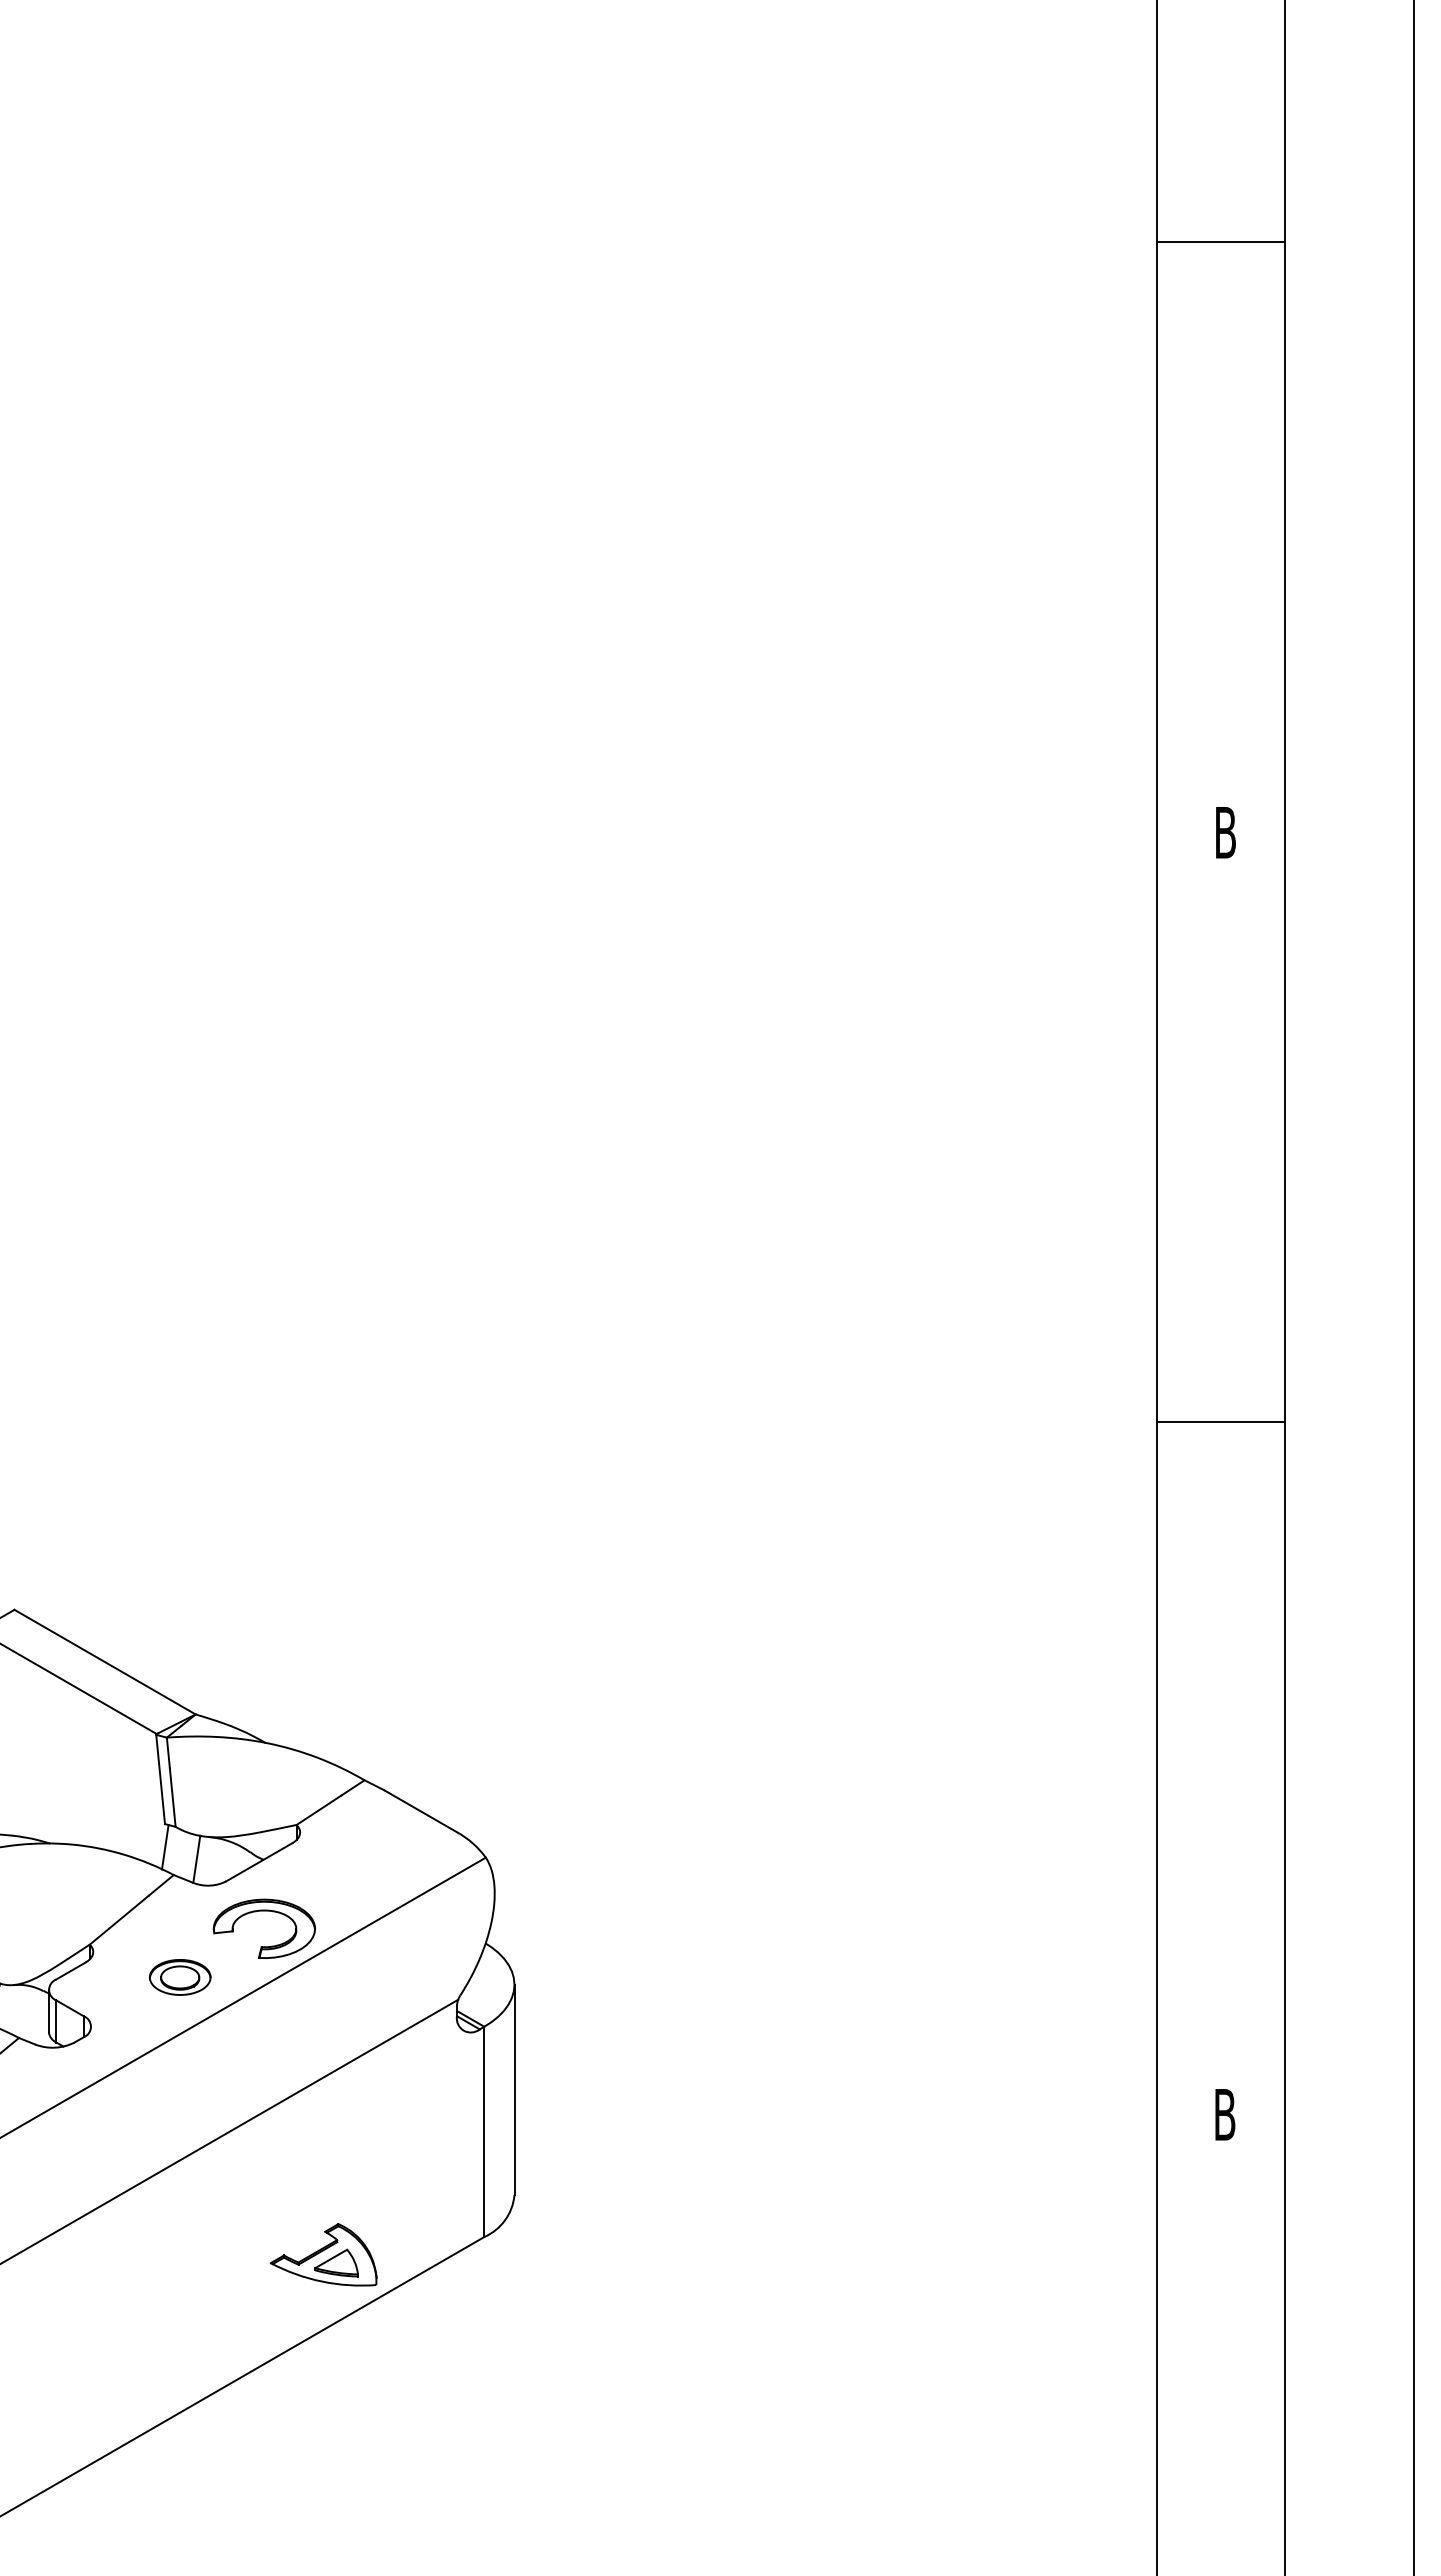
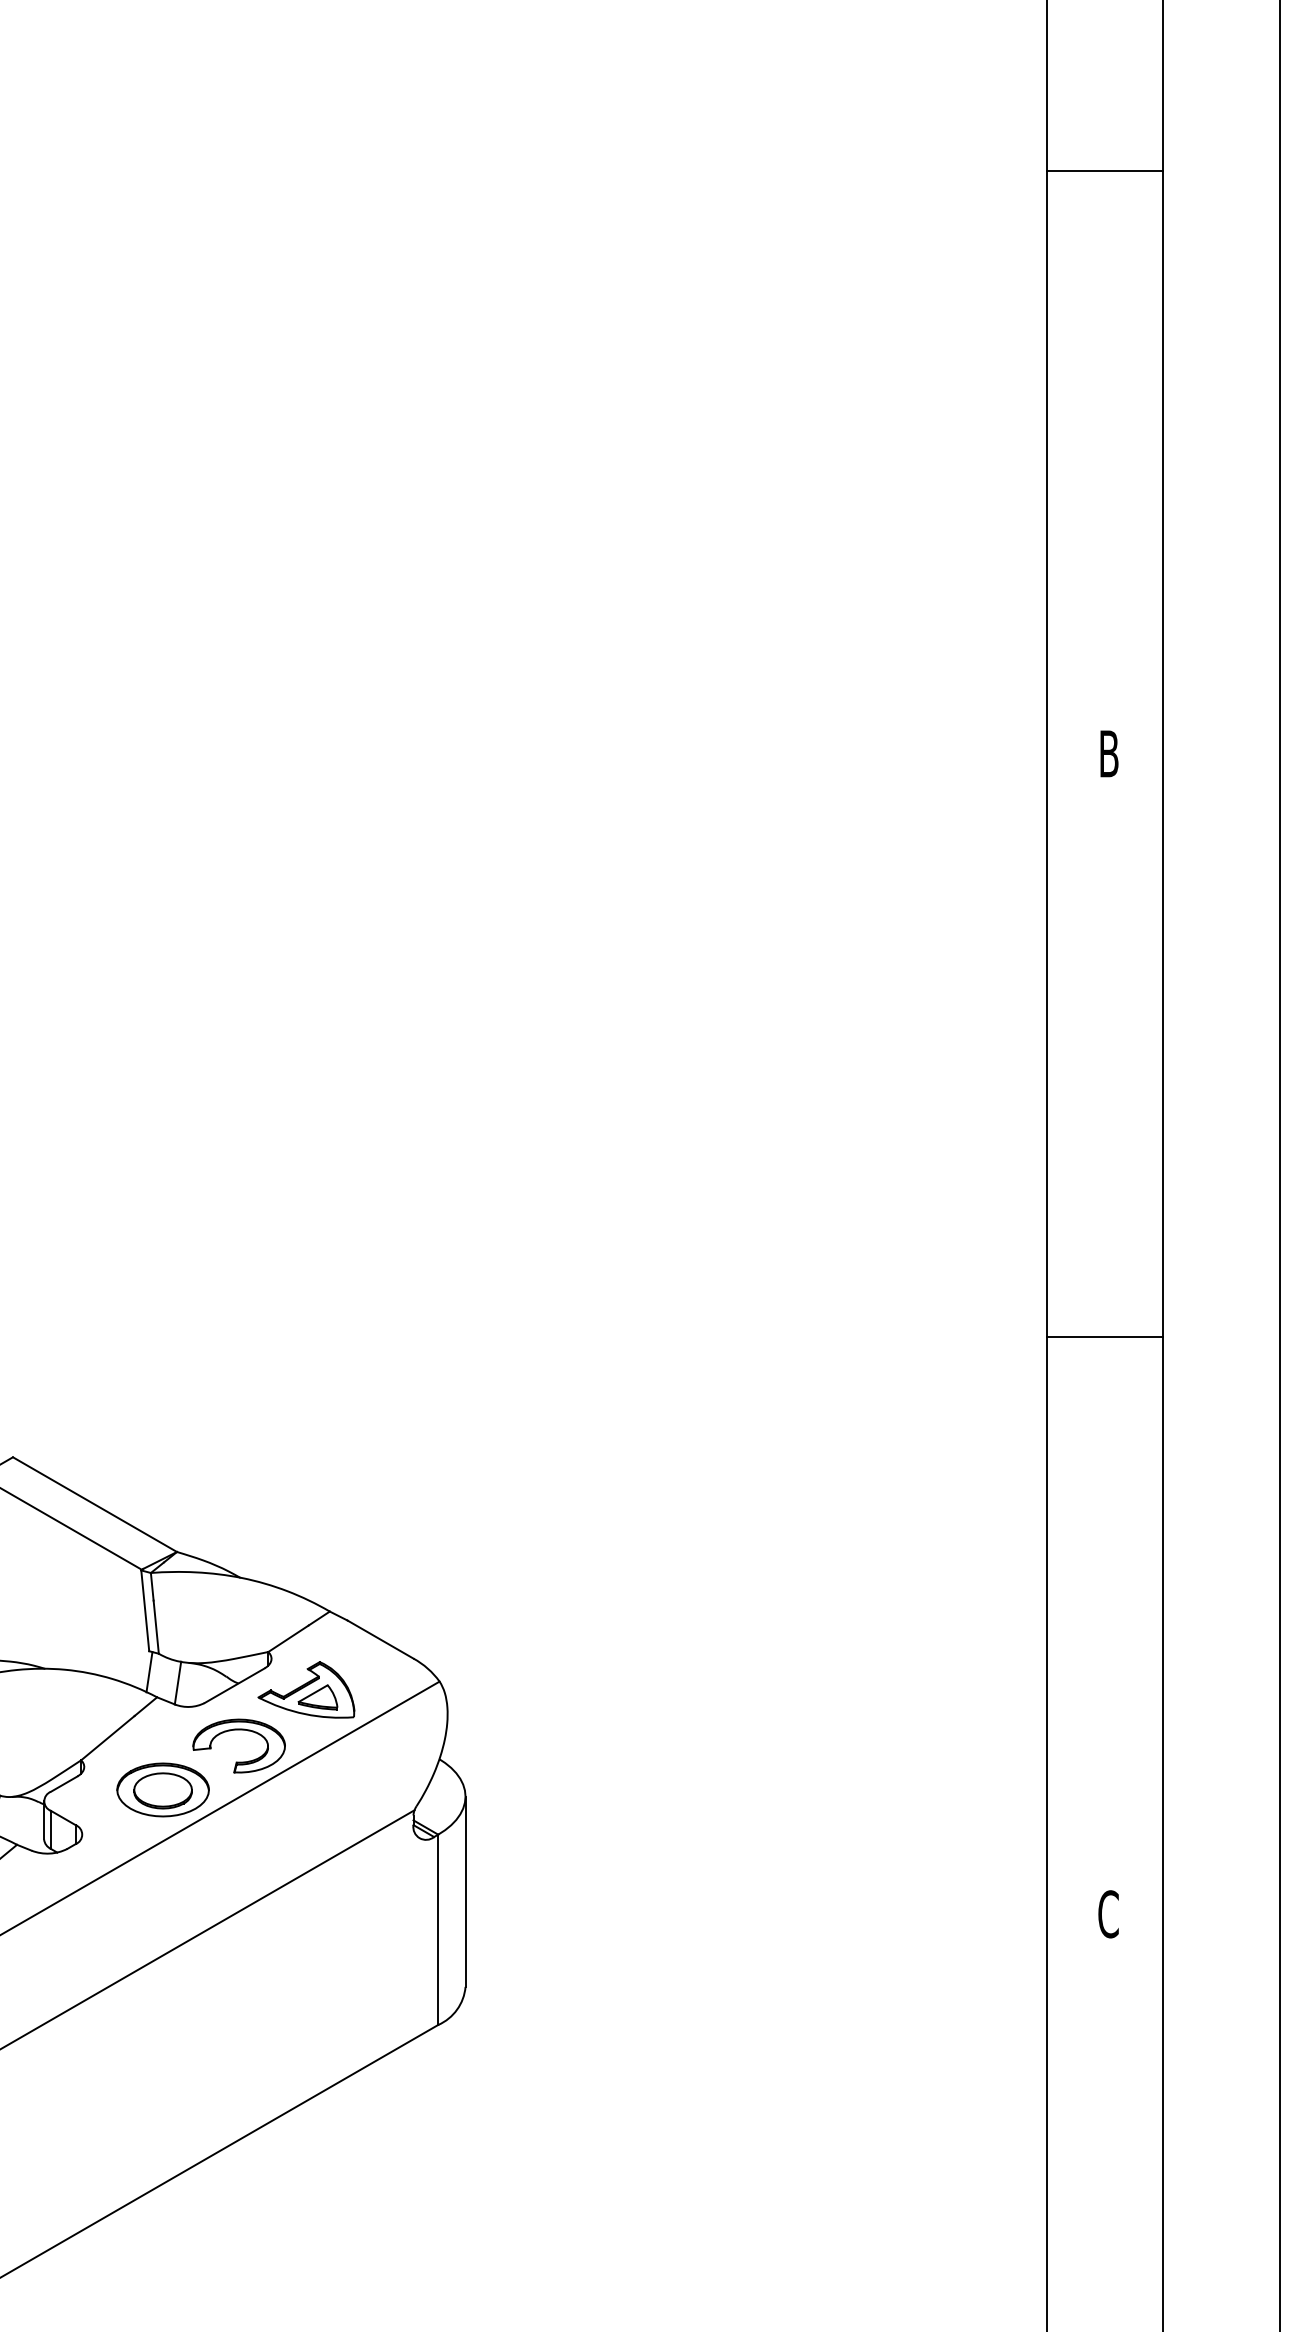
line: (1220, 242) -> (1104, 171), moved
line: (1220, 1421) -> (1104, 1336), moved
part: (179, 1977) -> (162, 1790), size x1.67
text: (1224, 2114) -> (1108, 1914), B -> C
part: (323, 2254) -> (306, 1689), moved

